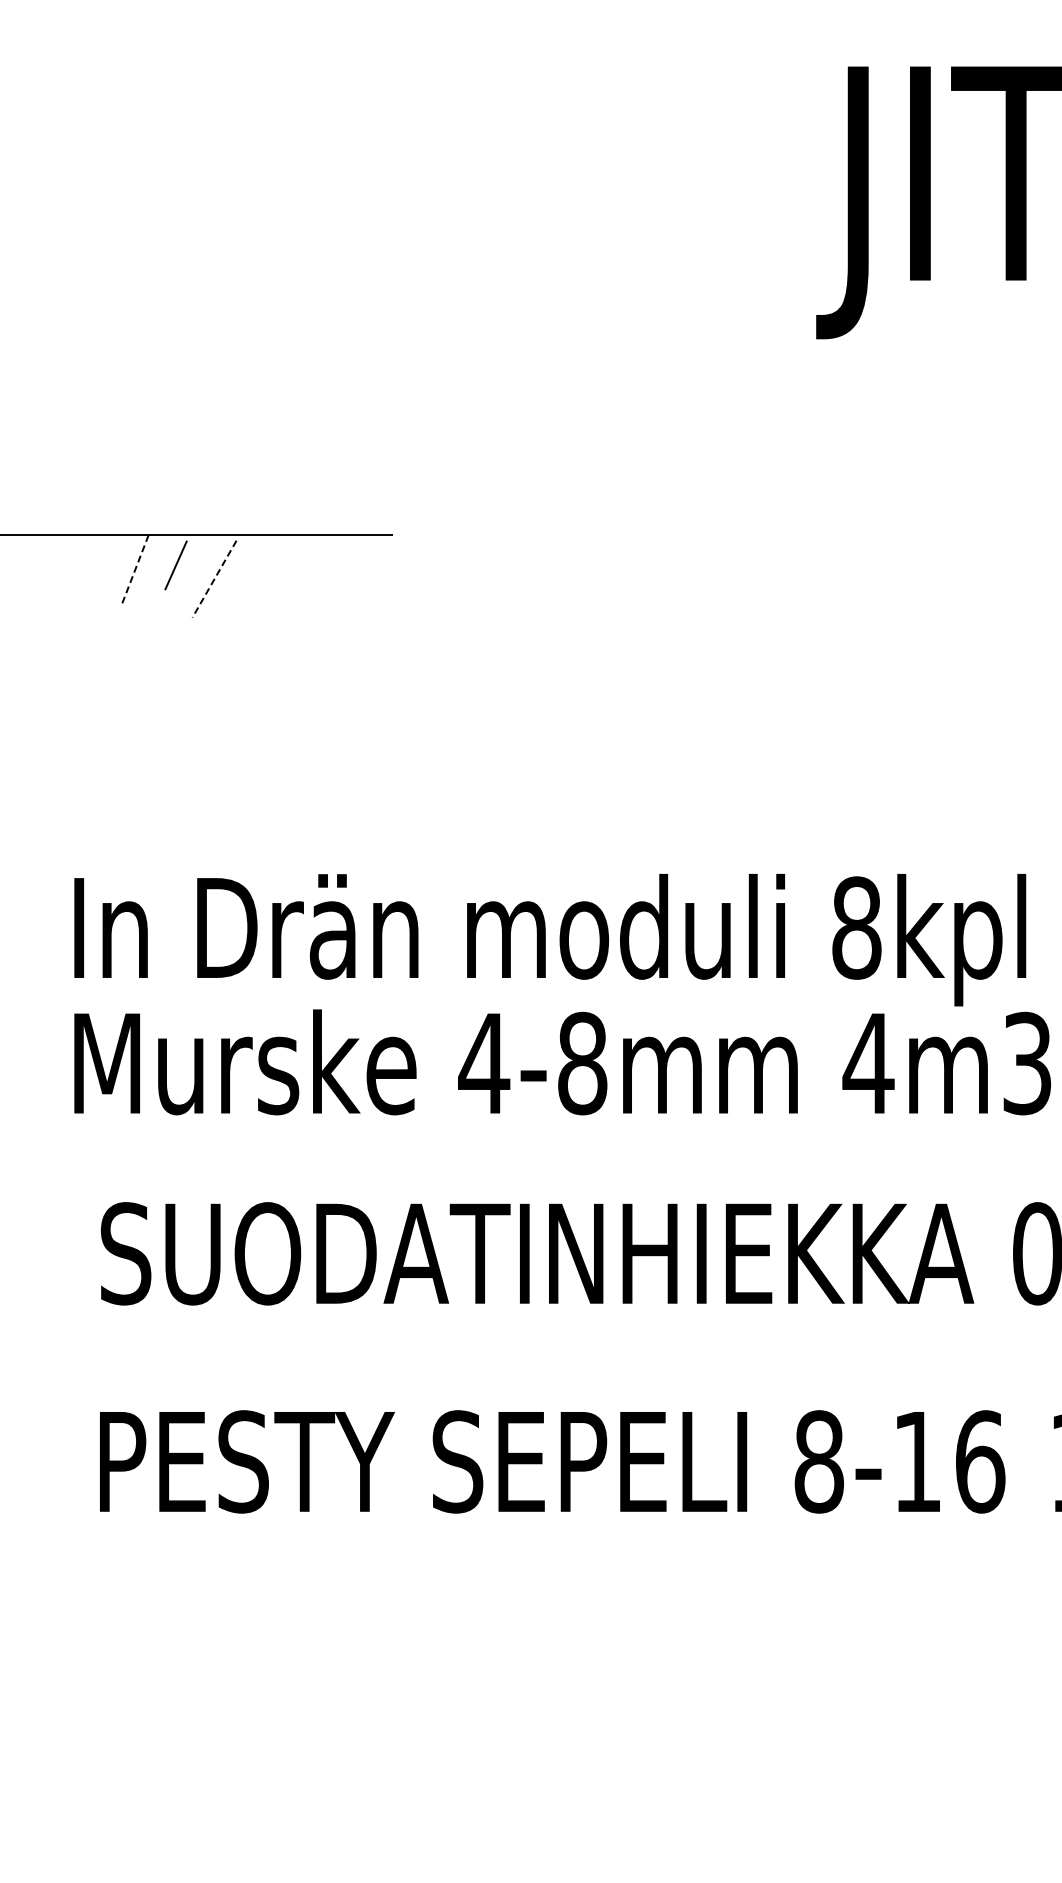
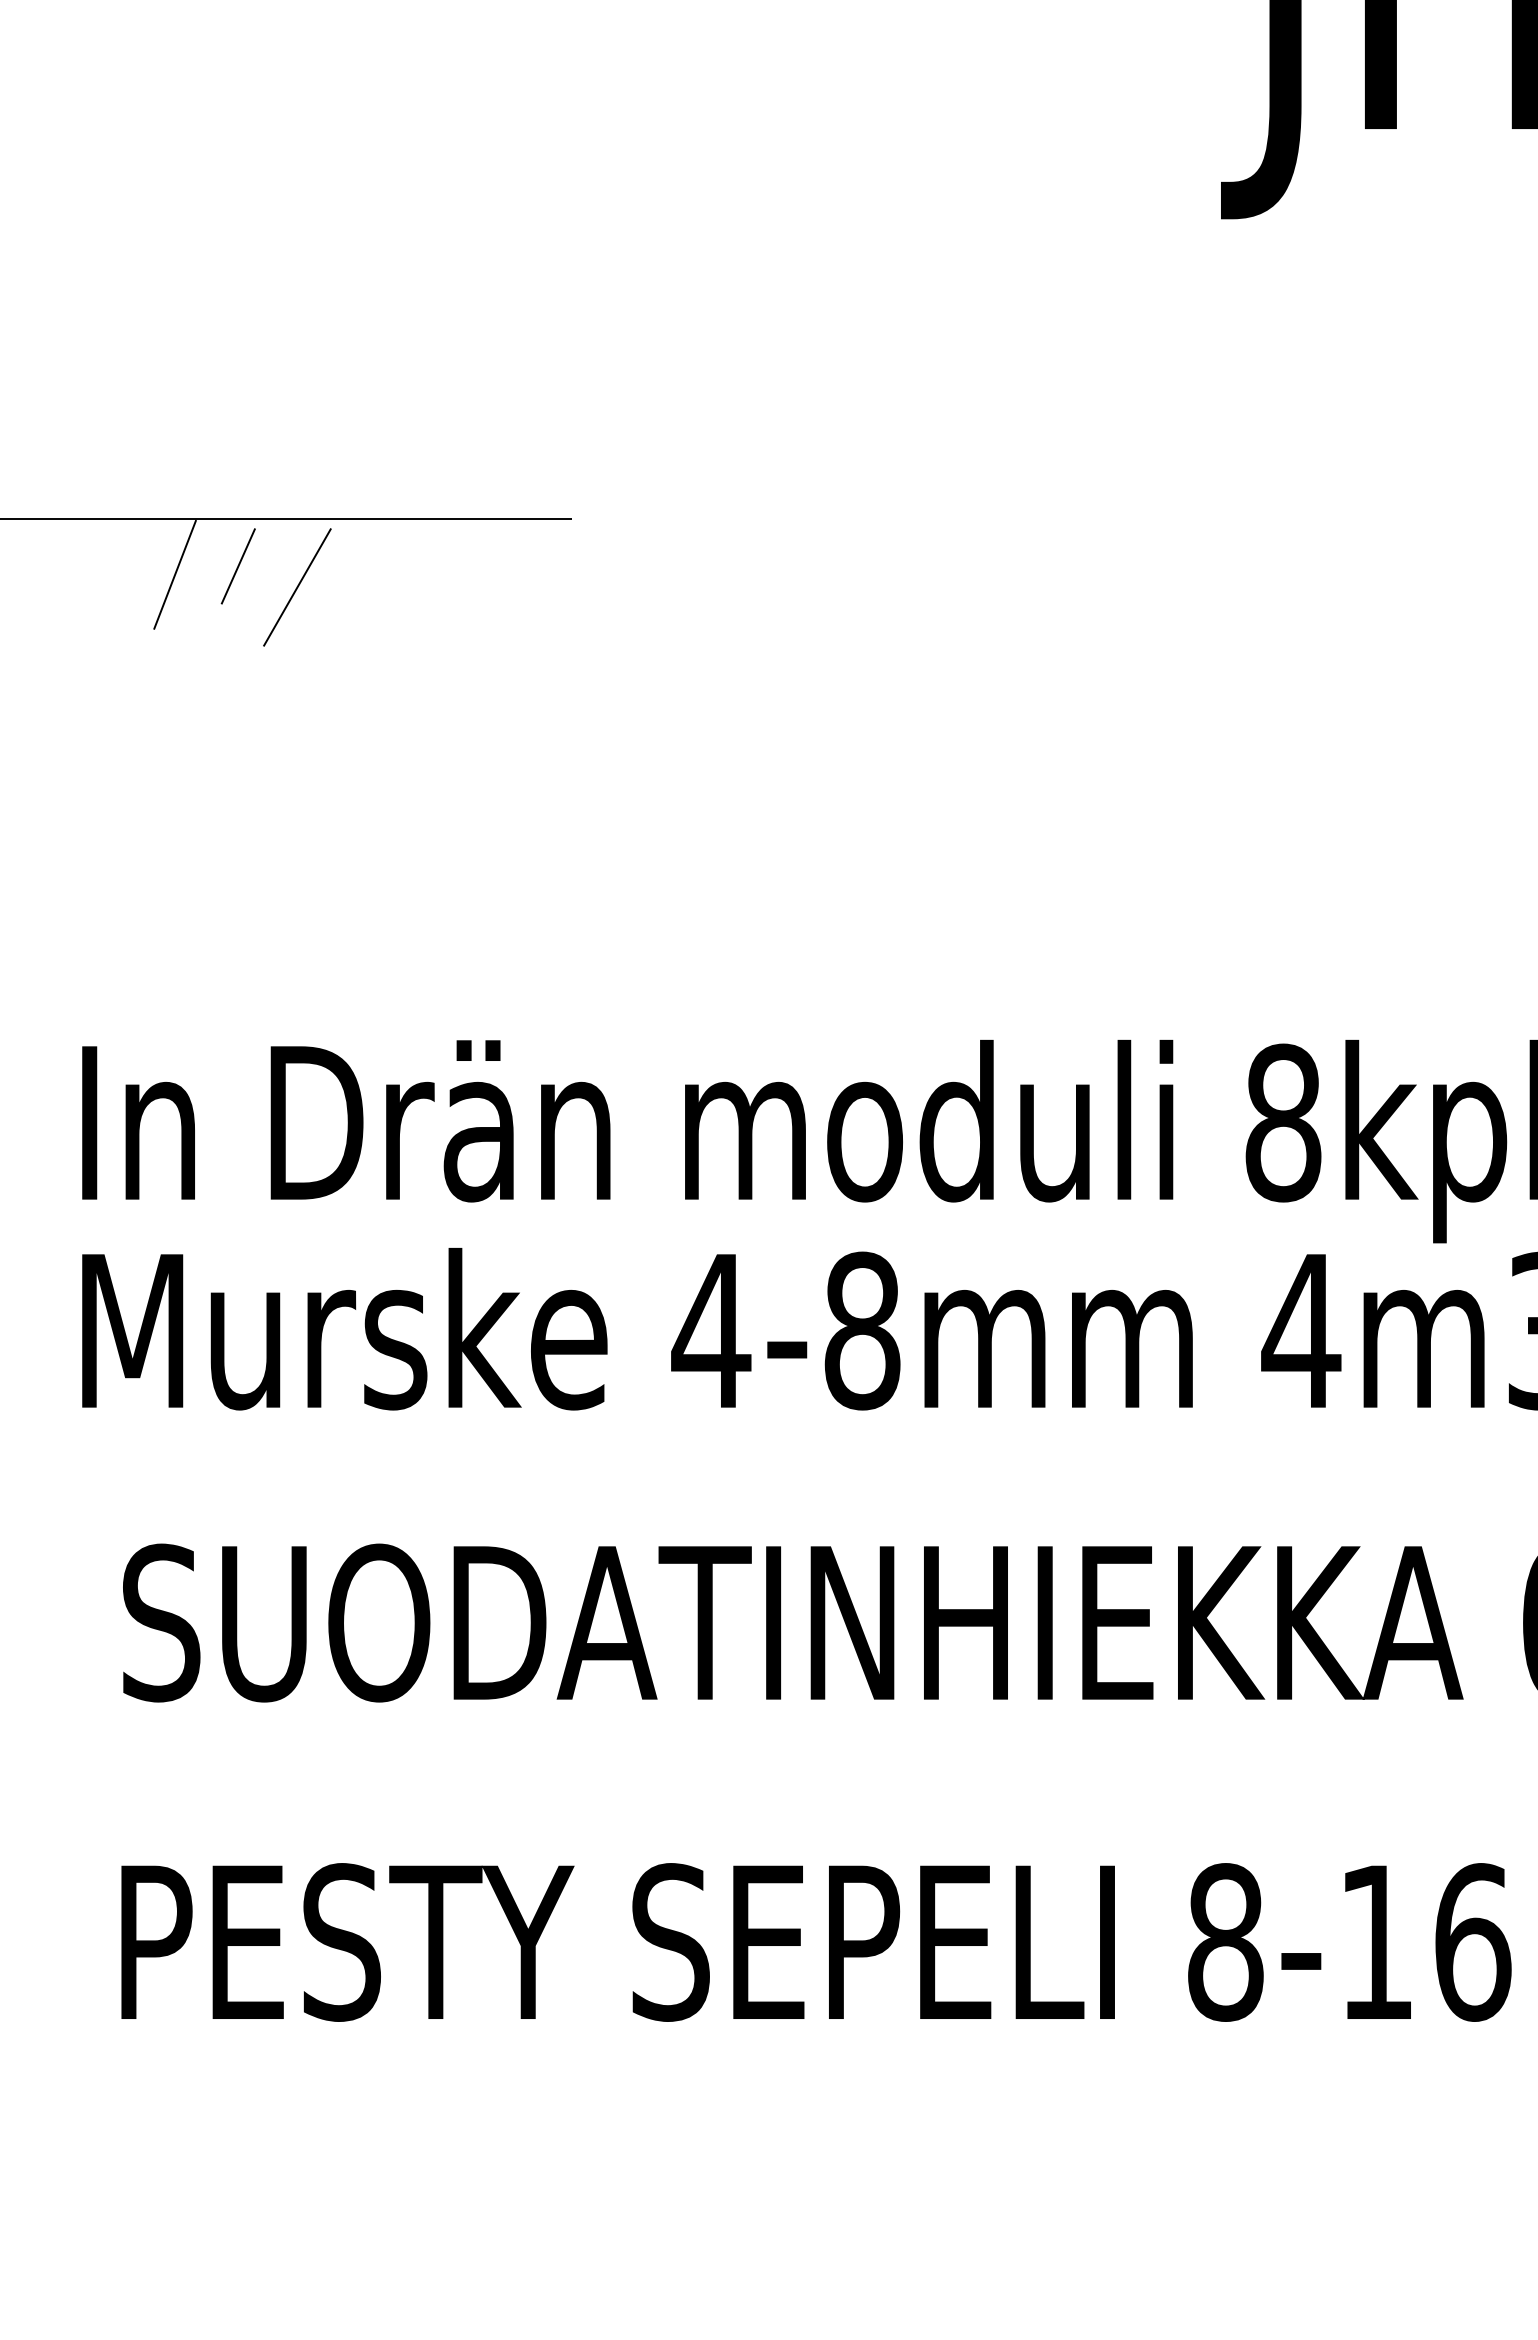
line: (134, 571) -> (174, 575), dashed -> solid
line: (214, 579) -> (297, 587), dashed -> solid

